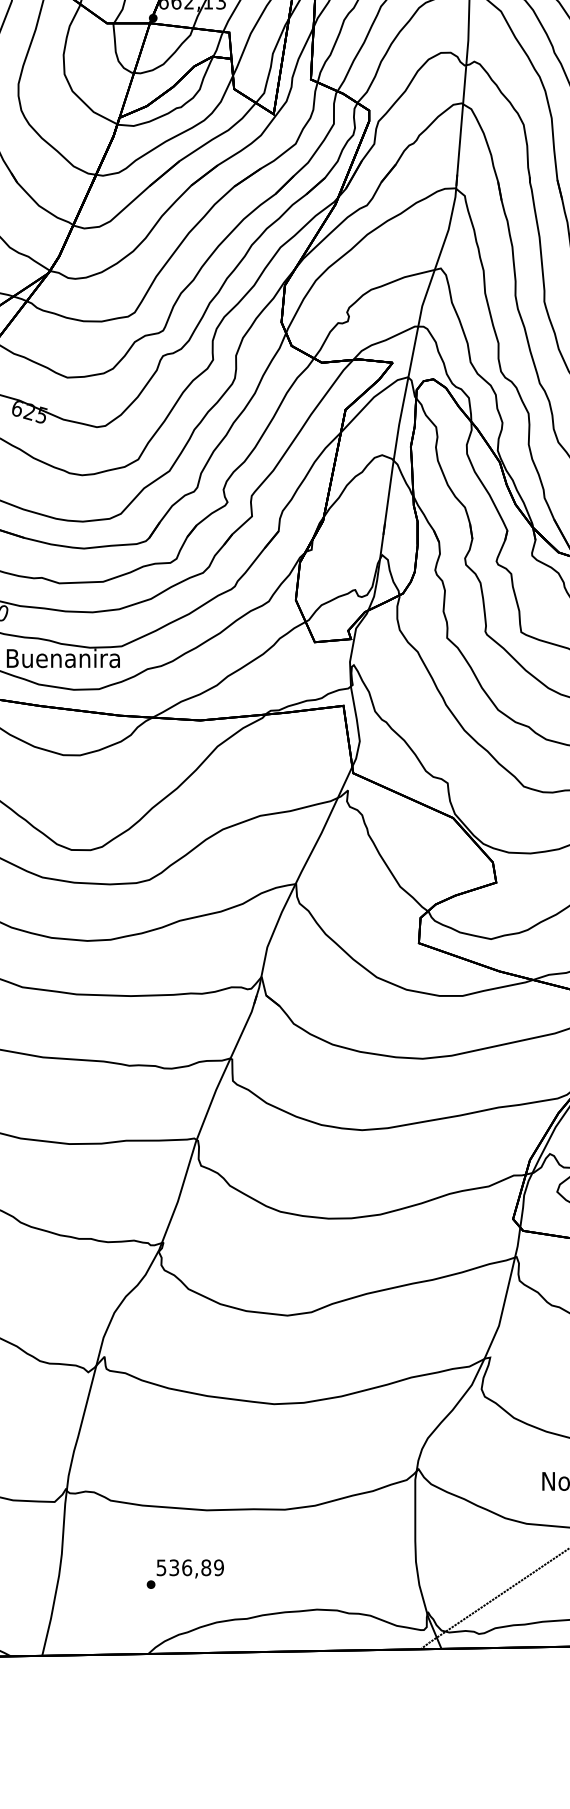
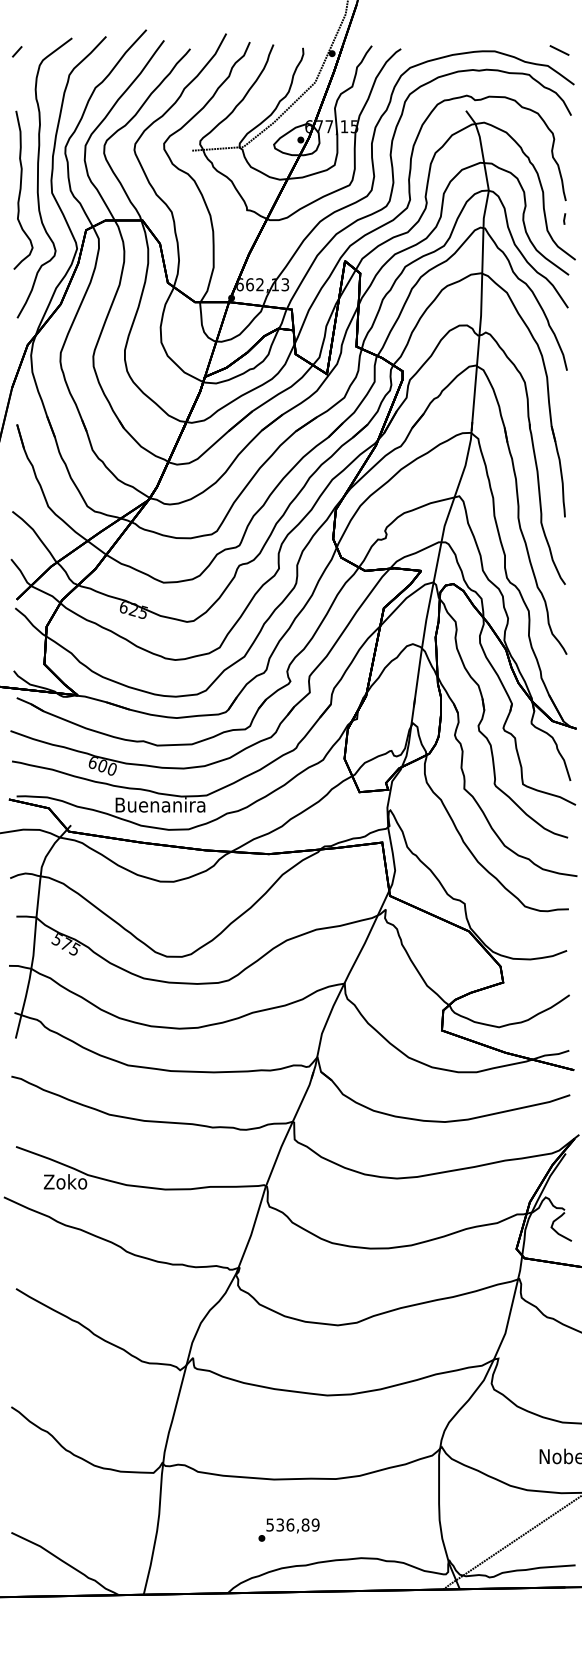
text: (184, 1573) -> (288, 1529), moved

